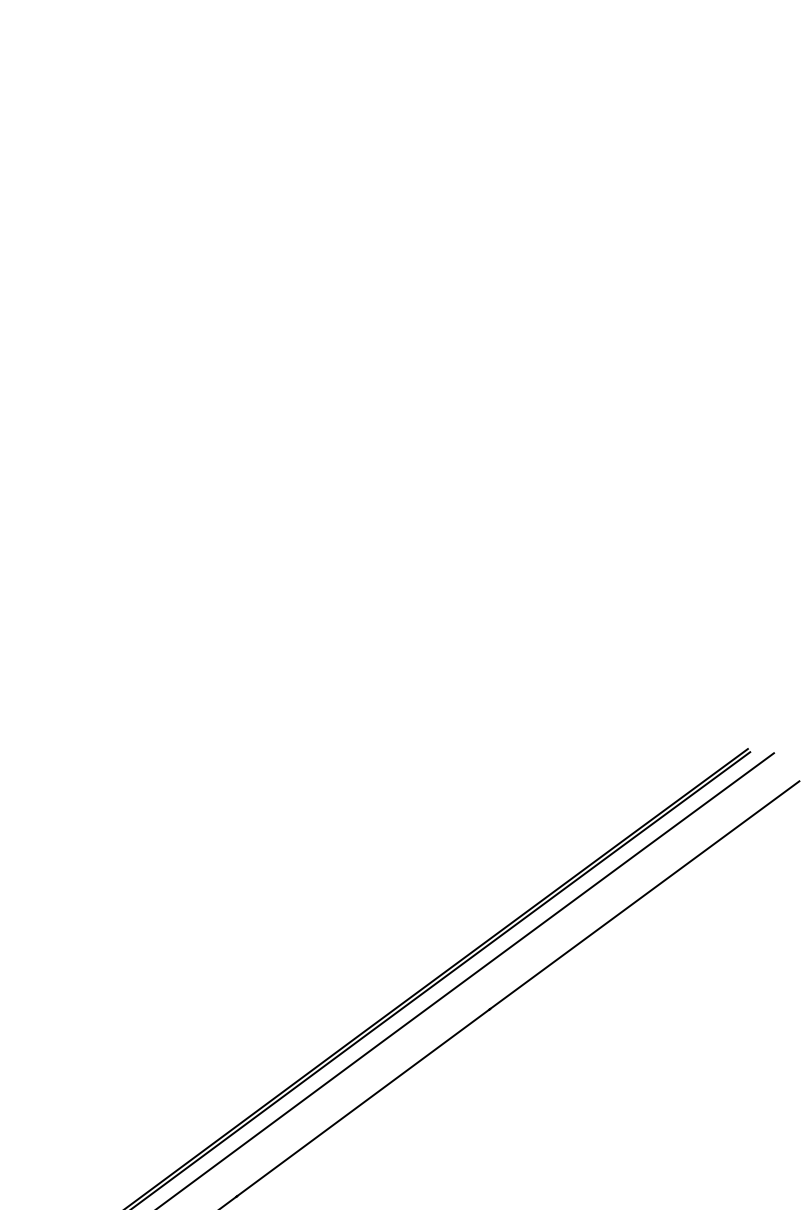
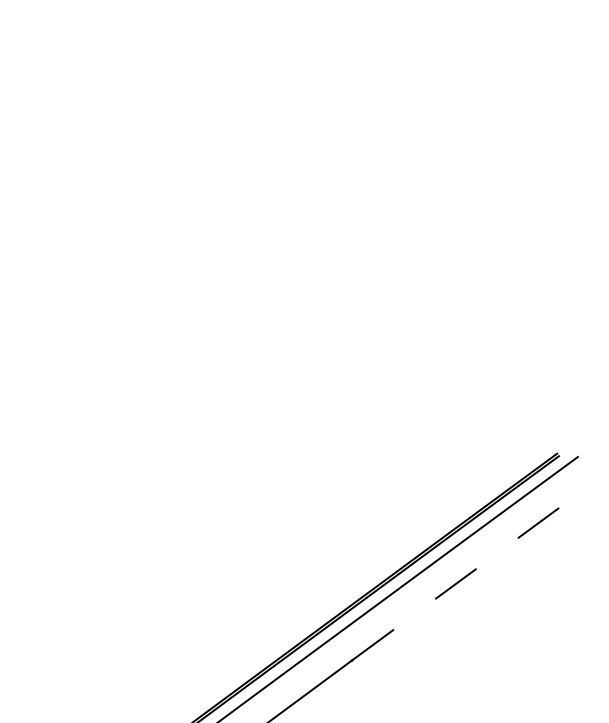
line: (644, 895) -> (475, 569), solid -> dashed

